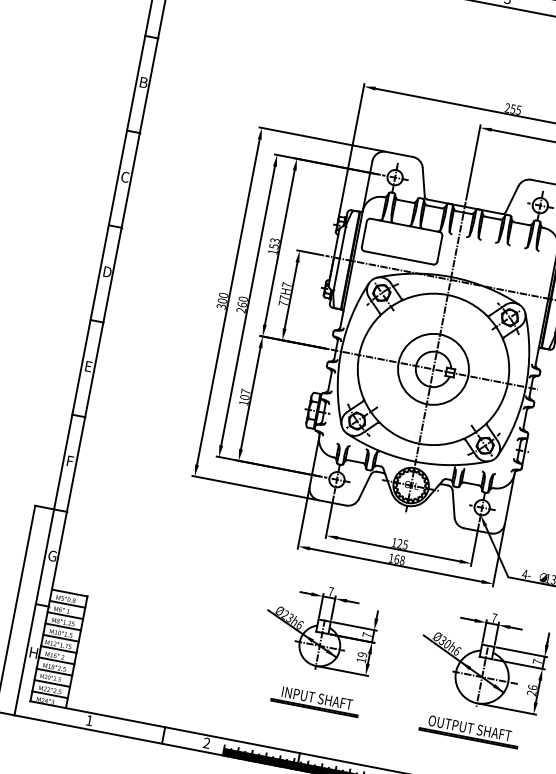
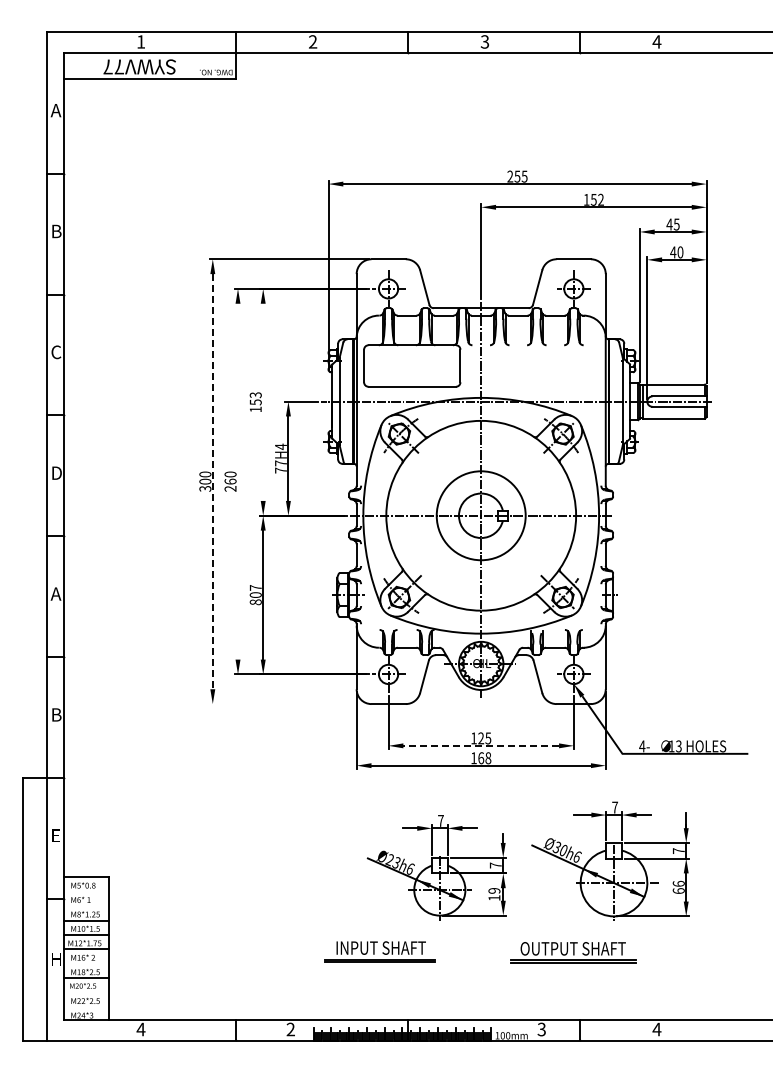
line: (280, 247) -> (263, 401), removed
text: (286, 284) -> (280, 446), 77H7 -> 77H4
line: (228, 301) -> (212, 481), solid -> dashed
line: (248, 305) -> (238, 481), removed
text: (88, 366) -> (55, 593), E -> A
text: (243, 403) -> (255, 602), 107 -> 807
text: (70, 461) -> (56, 714), F -> B
line: (254, 488) -> (288, 704), removed
line: (399, 549) -> (481, 745), solid -> dashed
text: (52, 555) -> (56, 835), G -> E
line: (67, 604) -> (86, 891), removed
line: (65, 615) -> (86, 906), removed
part: (320, 627) -> (436, 867), moved
line: (56, 660) -> (86, 963), removed
line: (52, 683) -> (86, 992), removed
text: (531, 692) -> (678, 890), 26 -> 66
line: (50, 695) -> (86, 1007), removed
part: (315, 700) -> (379, 951), moved
text: (89, 720) -> (140, 1029), 1 -> 4
part: (469, 731) -> (573, 952), moved

